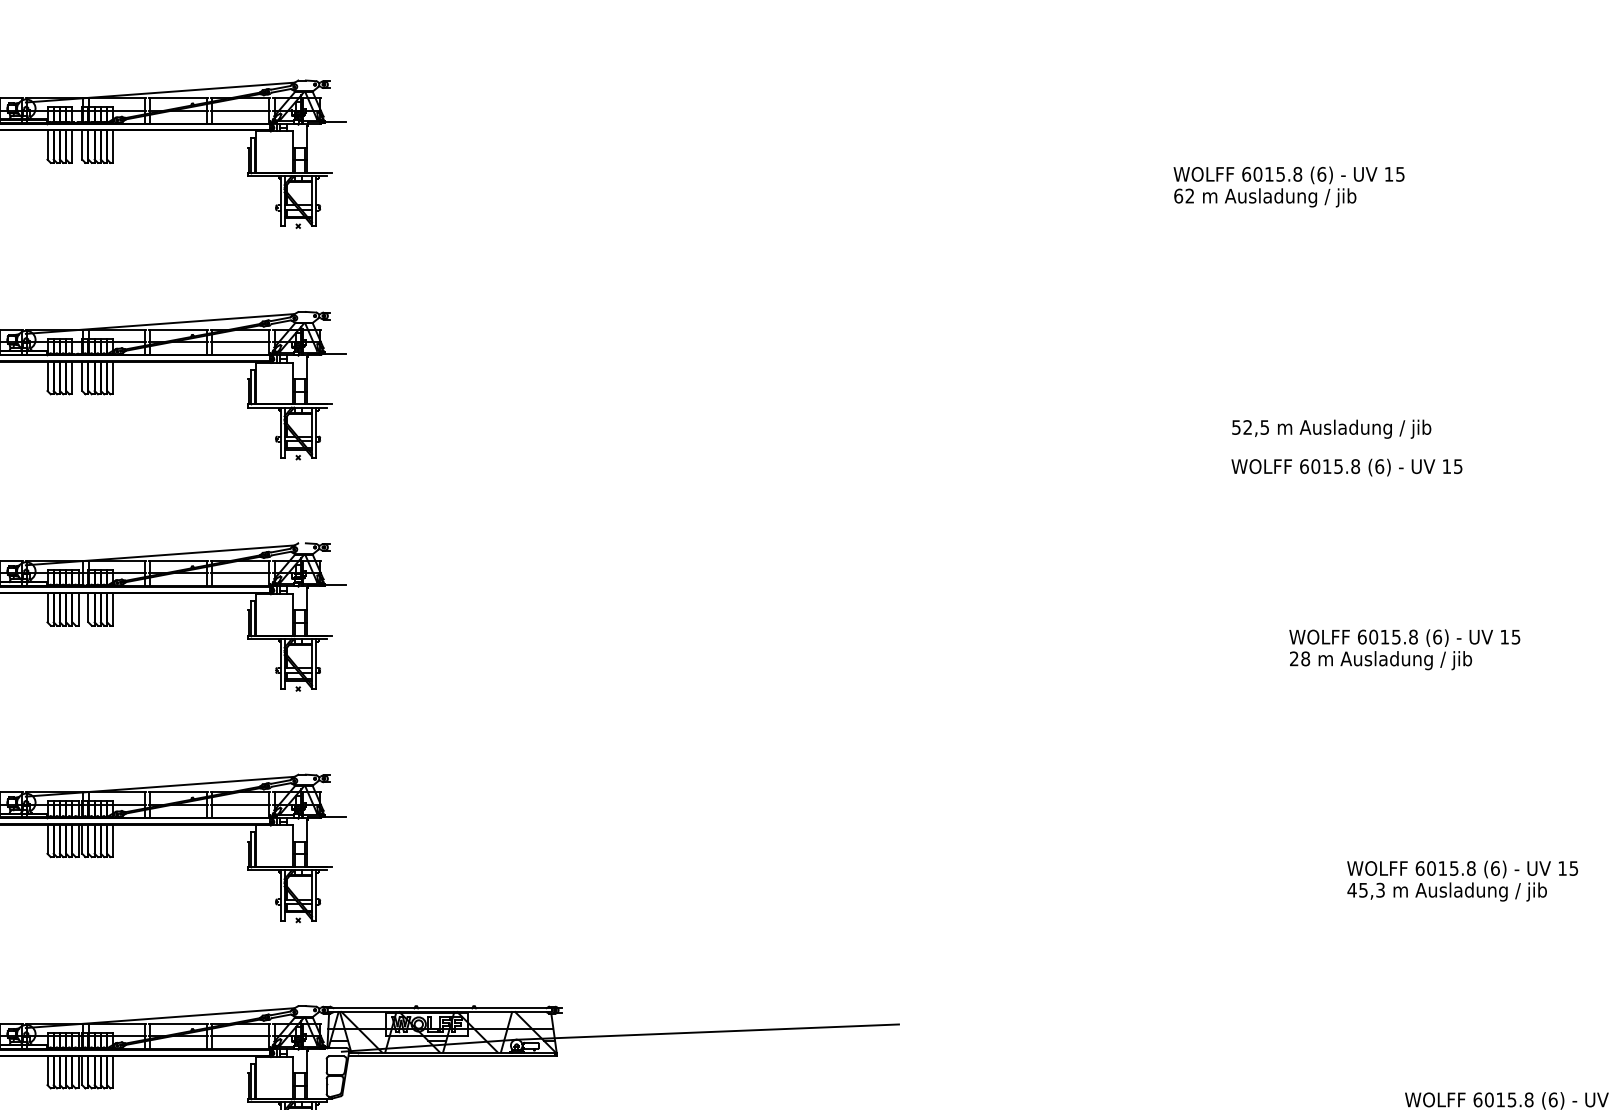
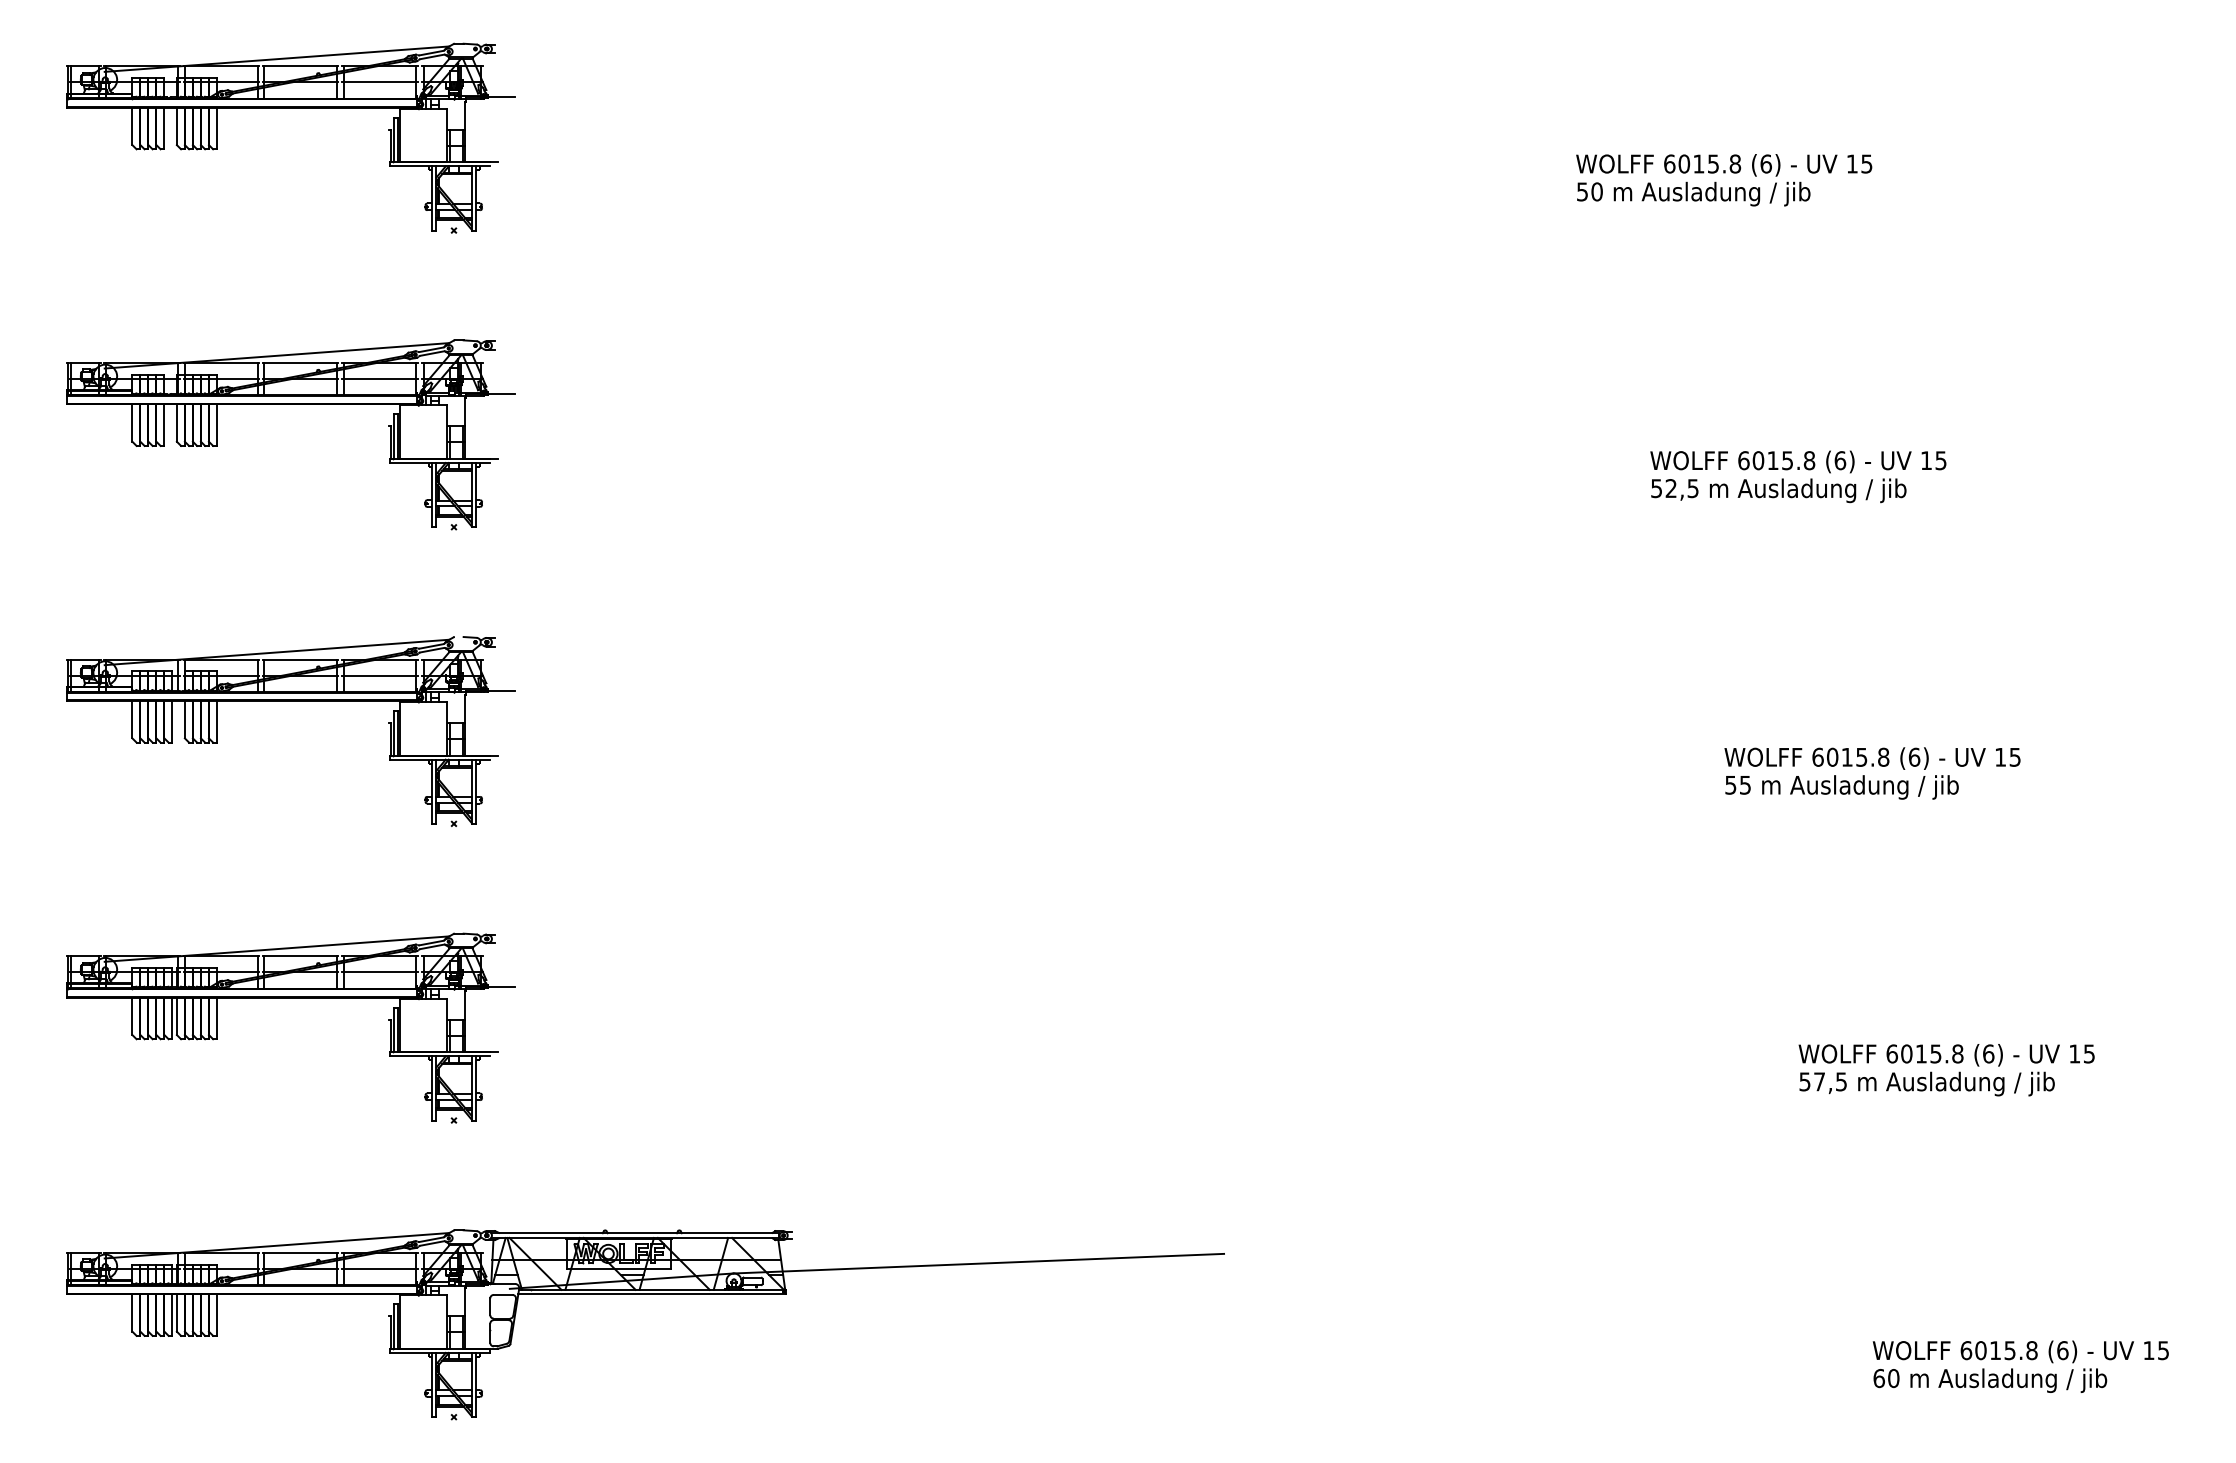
text: (1184, 195) -> (1589, 191), 62 -> 50
text: (1347, 467) -> (1798, 461), moved
text: (1300, 658) -> (1738, 784), 28 -> 55
text: (1365, 890) -> (1822, 1081), 45,3 -> 57,5

